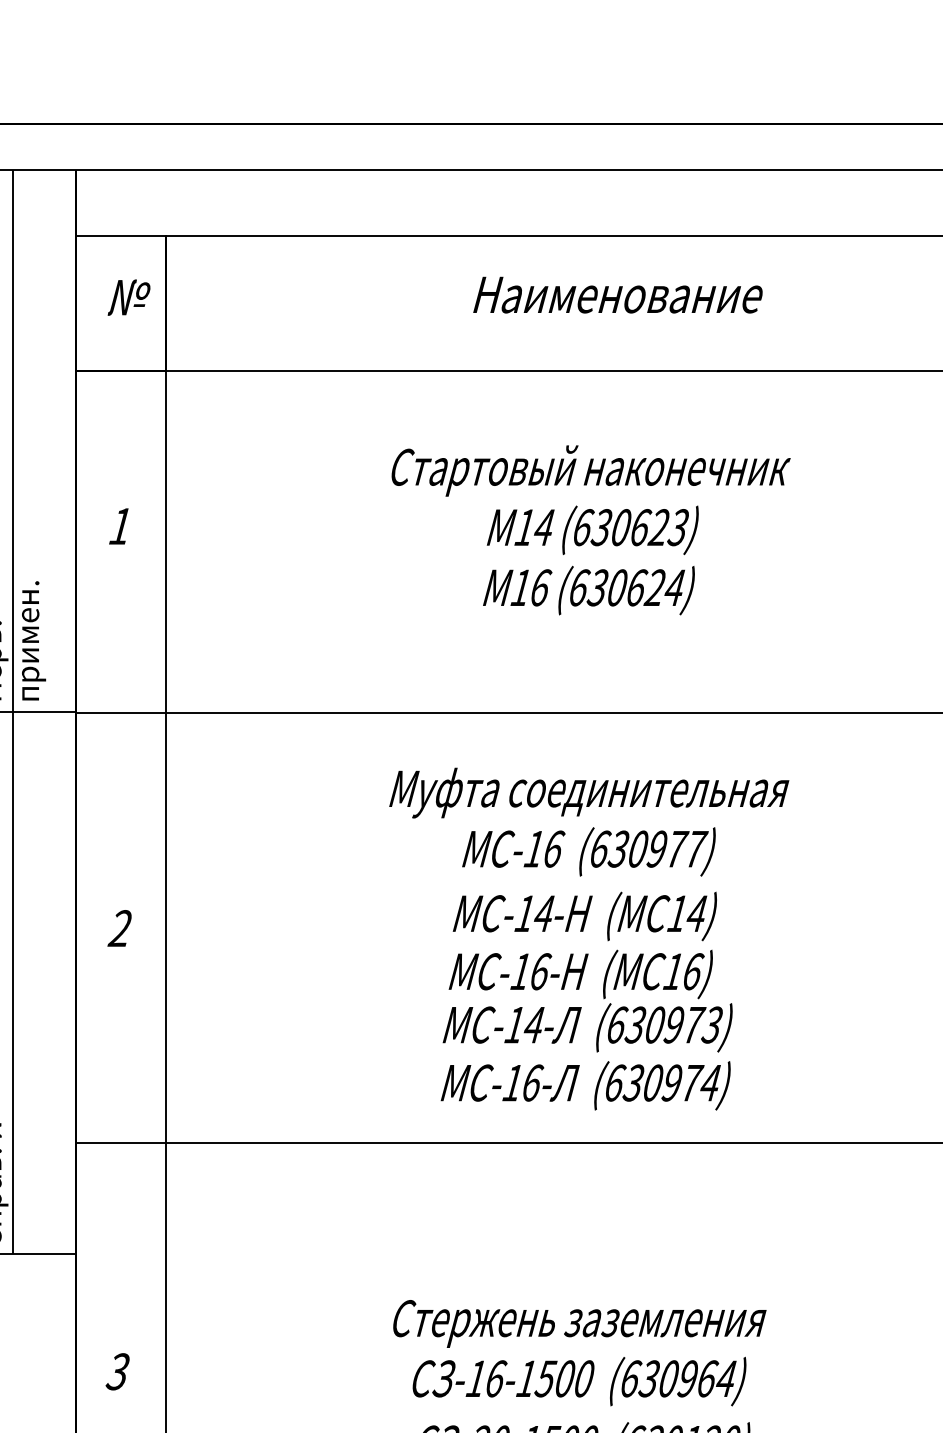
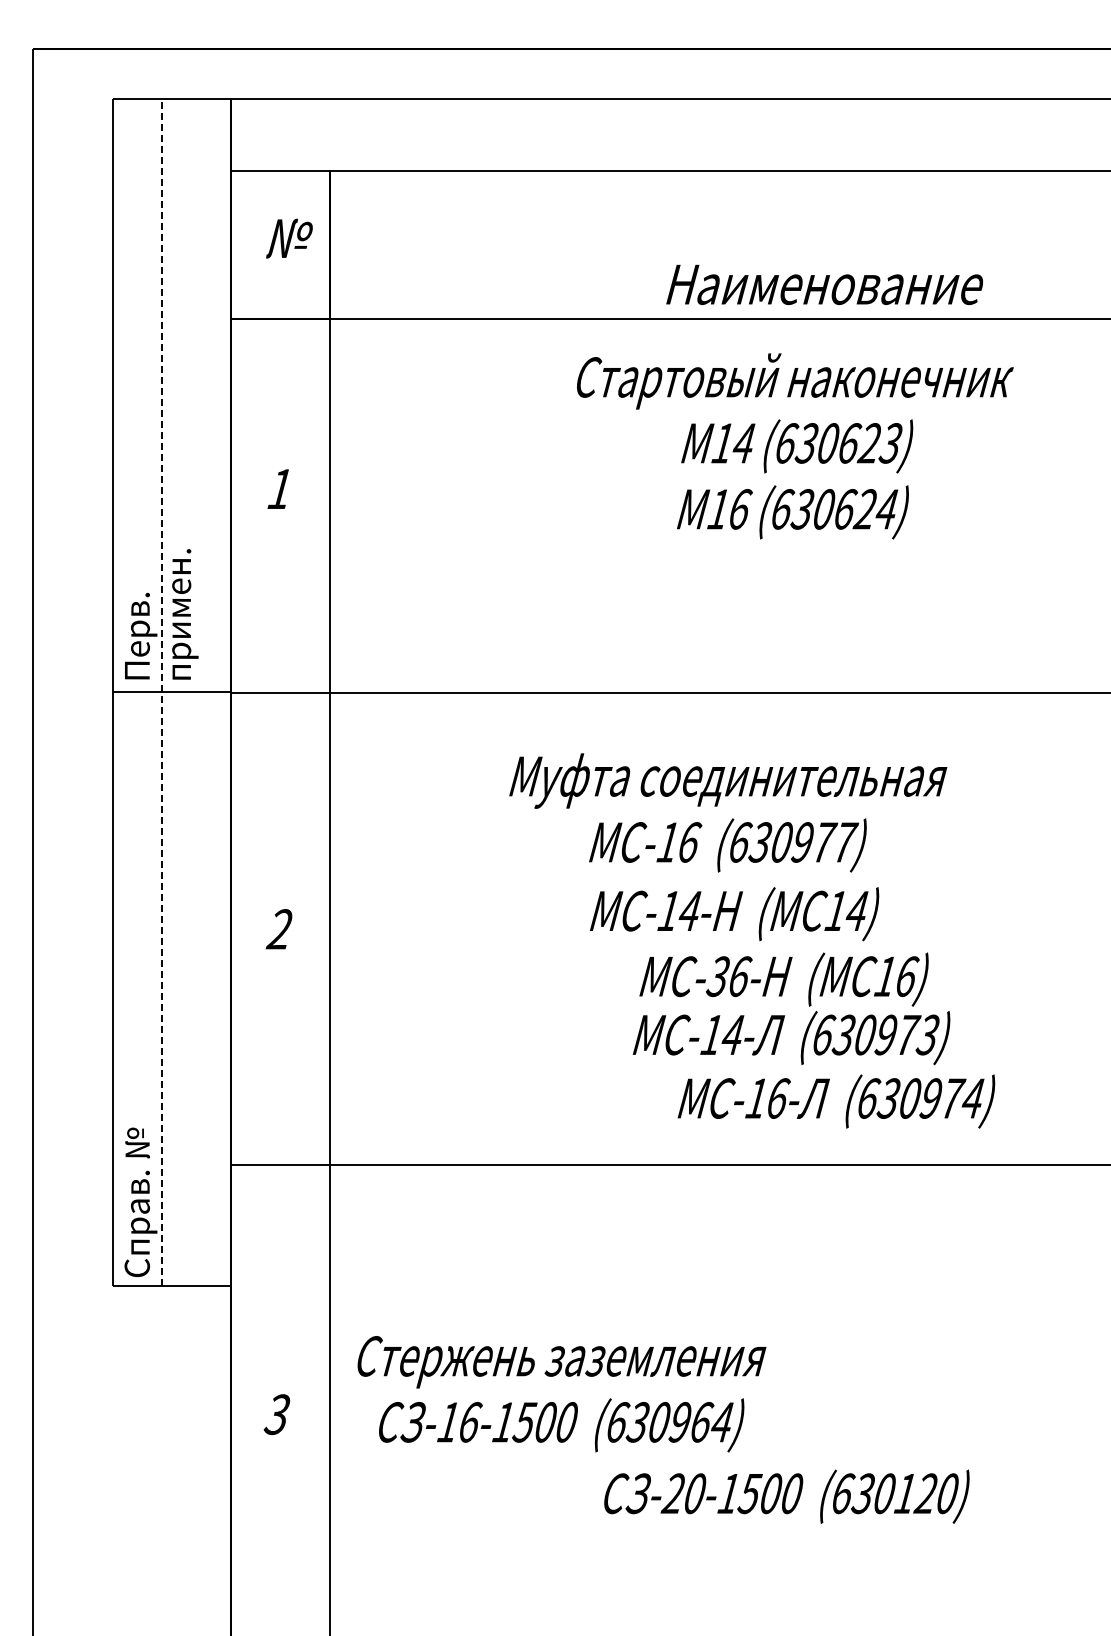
text: (617, 294) -> (824, 284), moved
text: (591, 530) -> (795, 446), moved
line: (13, 712) -> (162, 692), solid -> dashed
text: (589, 821) -> (728, 812), moved
text: (584, 916) -> (734, 914), moved
text: (520, 971) -> (717, 976), -16- -> -36-
text: (585, 1085) -> (836, 1101), moved
text: (579, 1353) -> (561, 1394), moved

